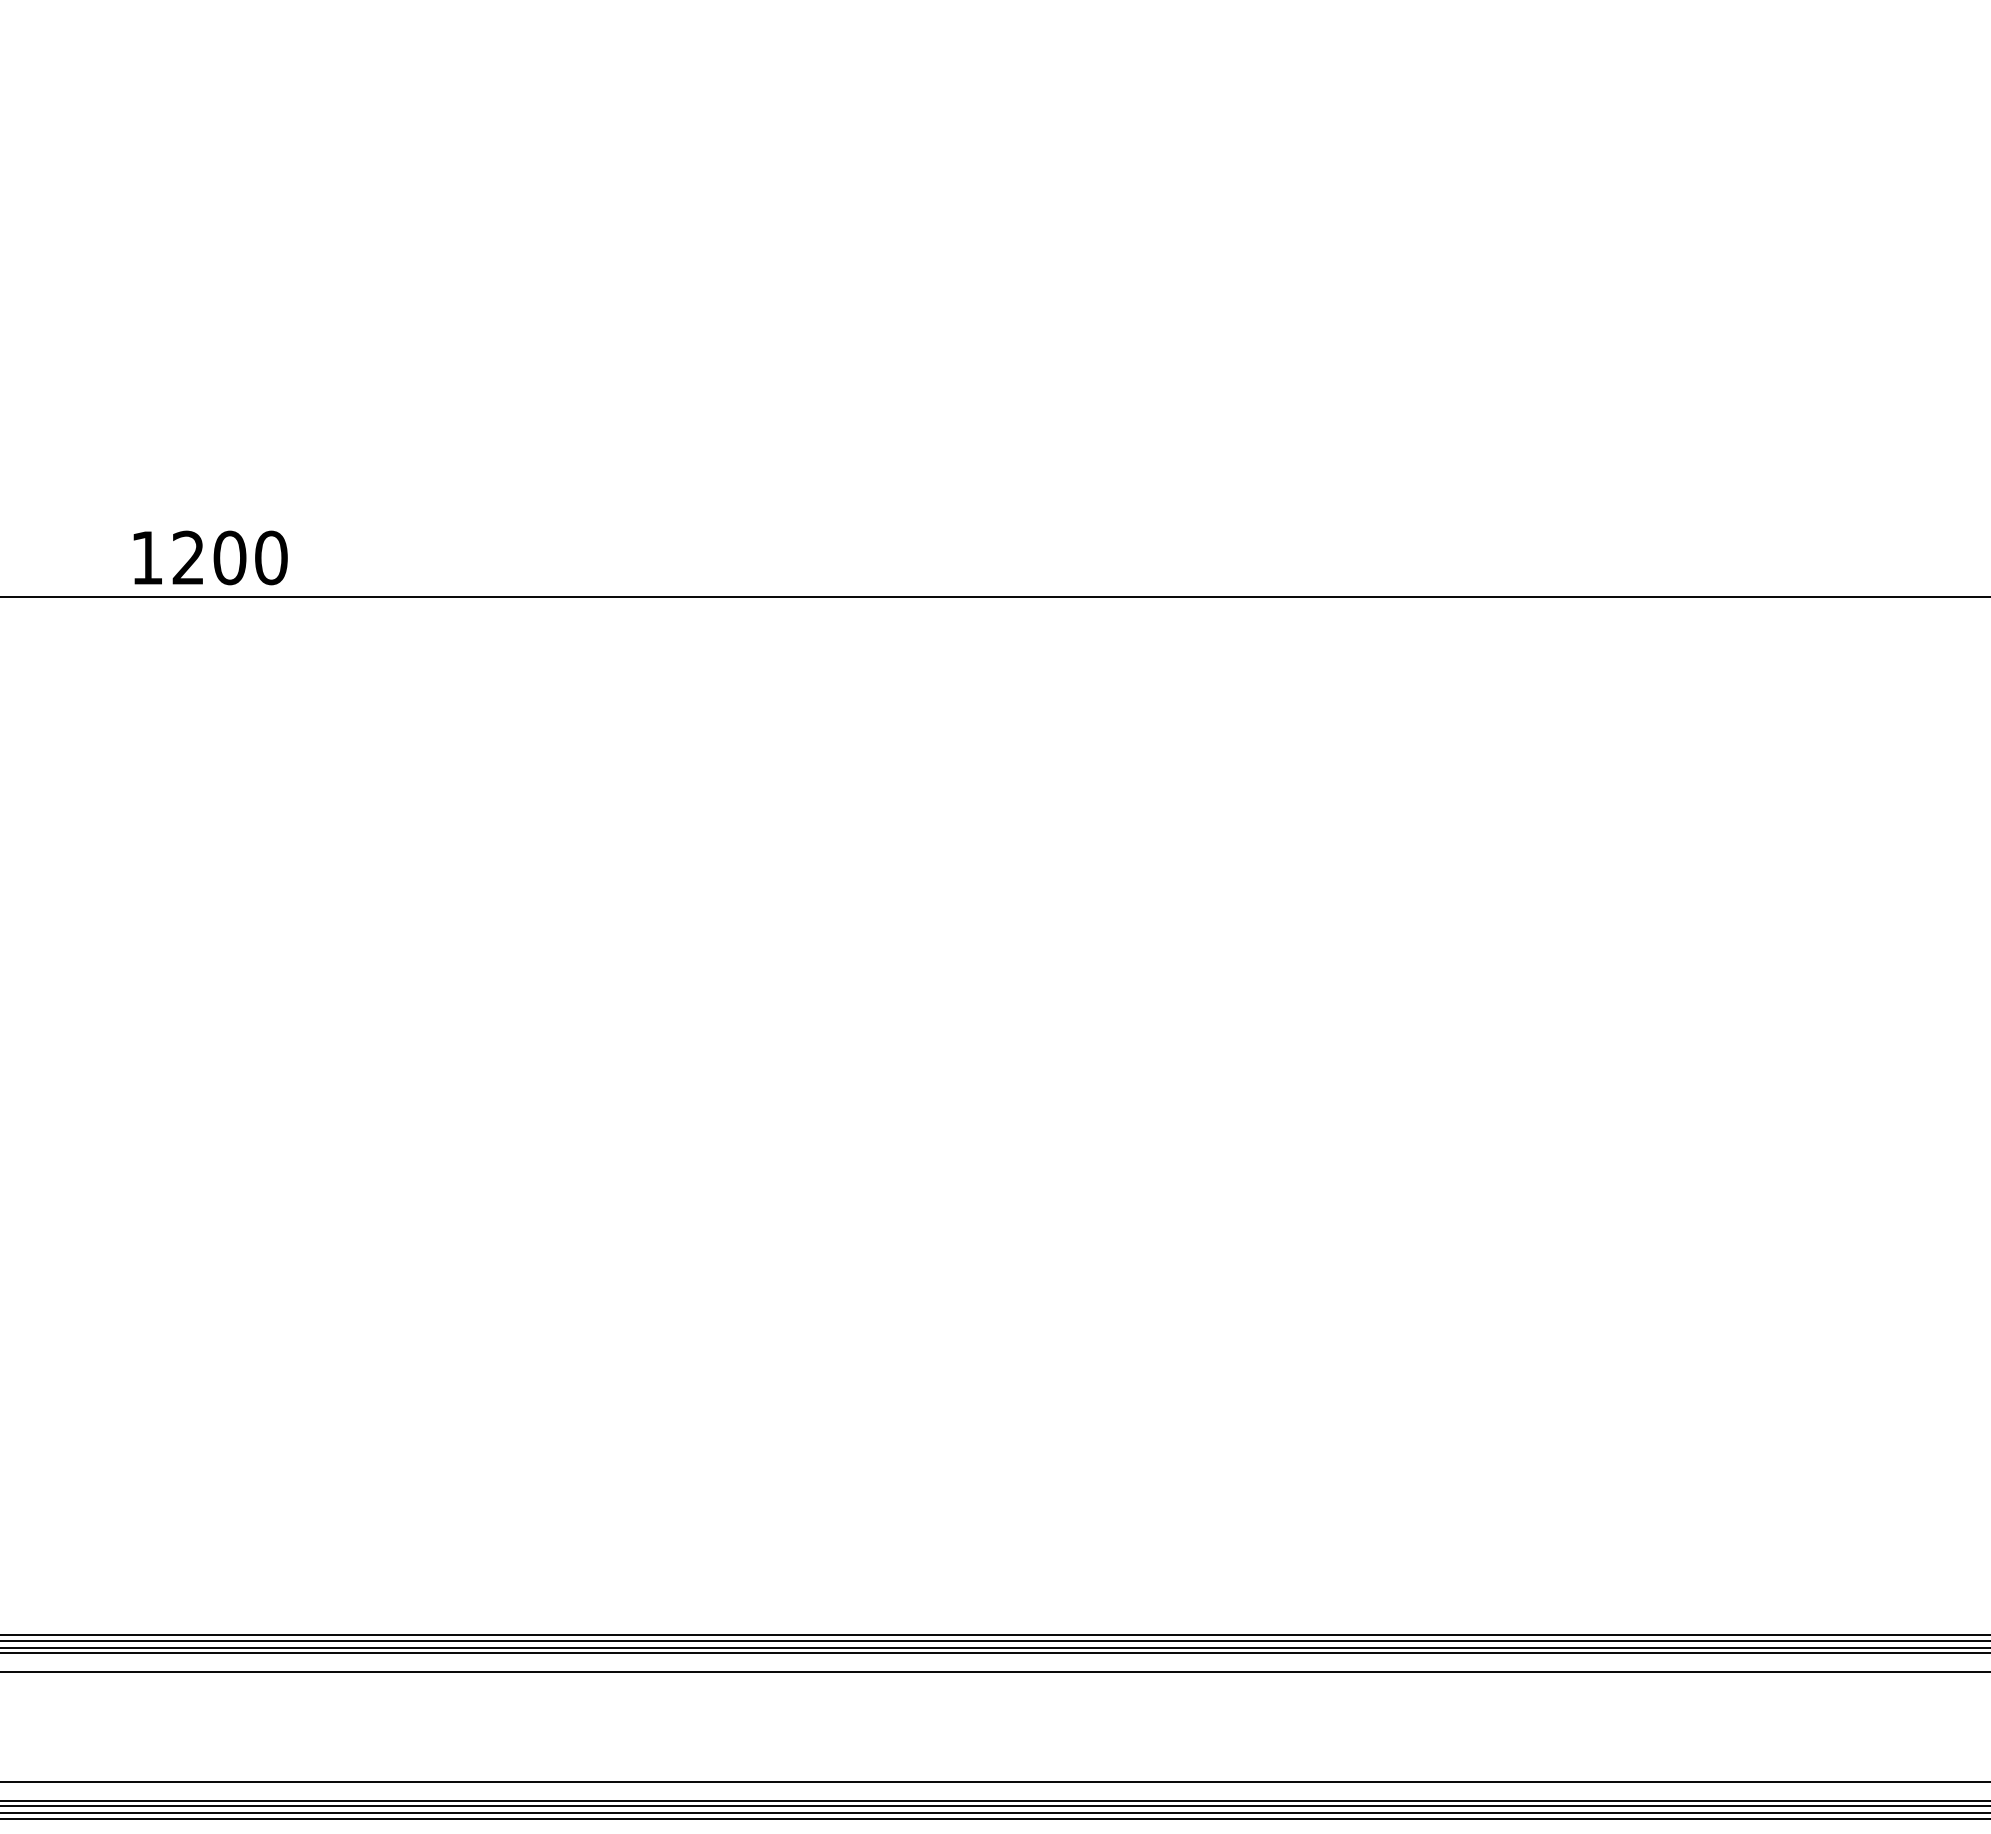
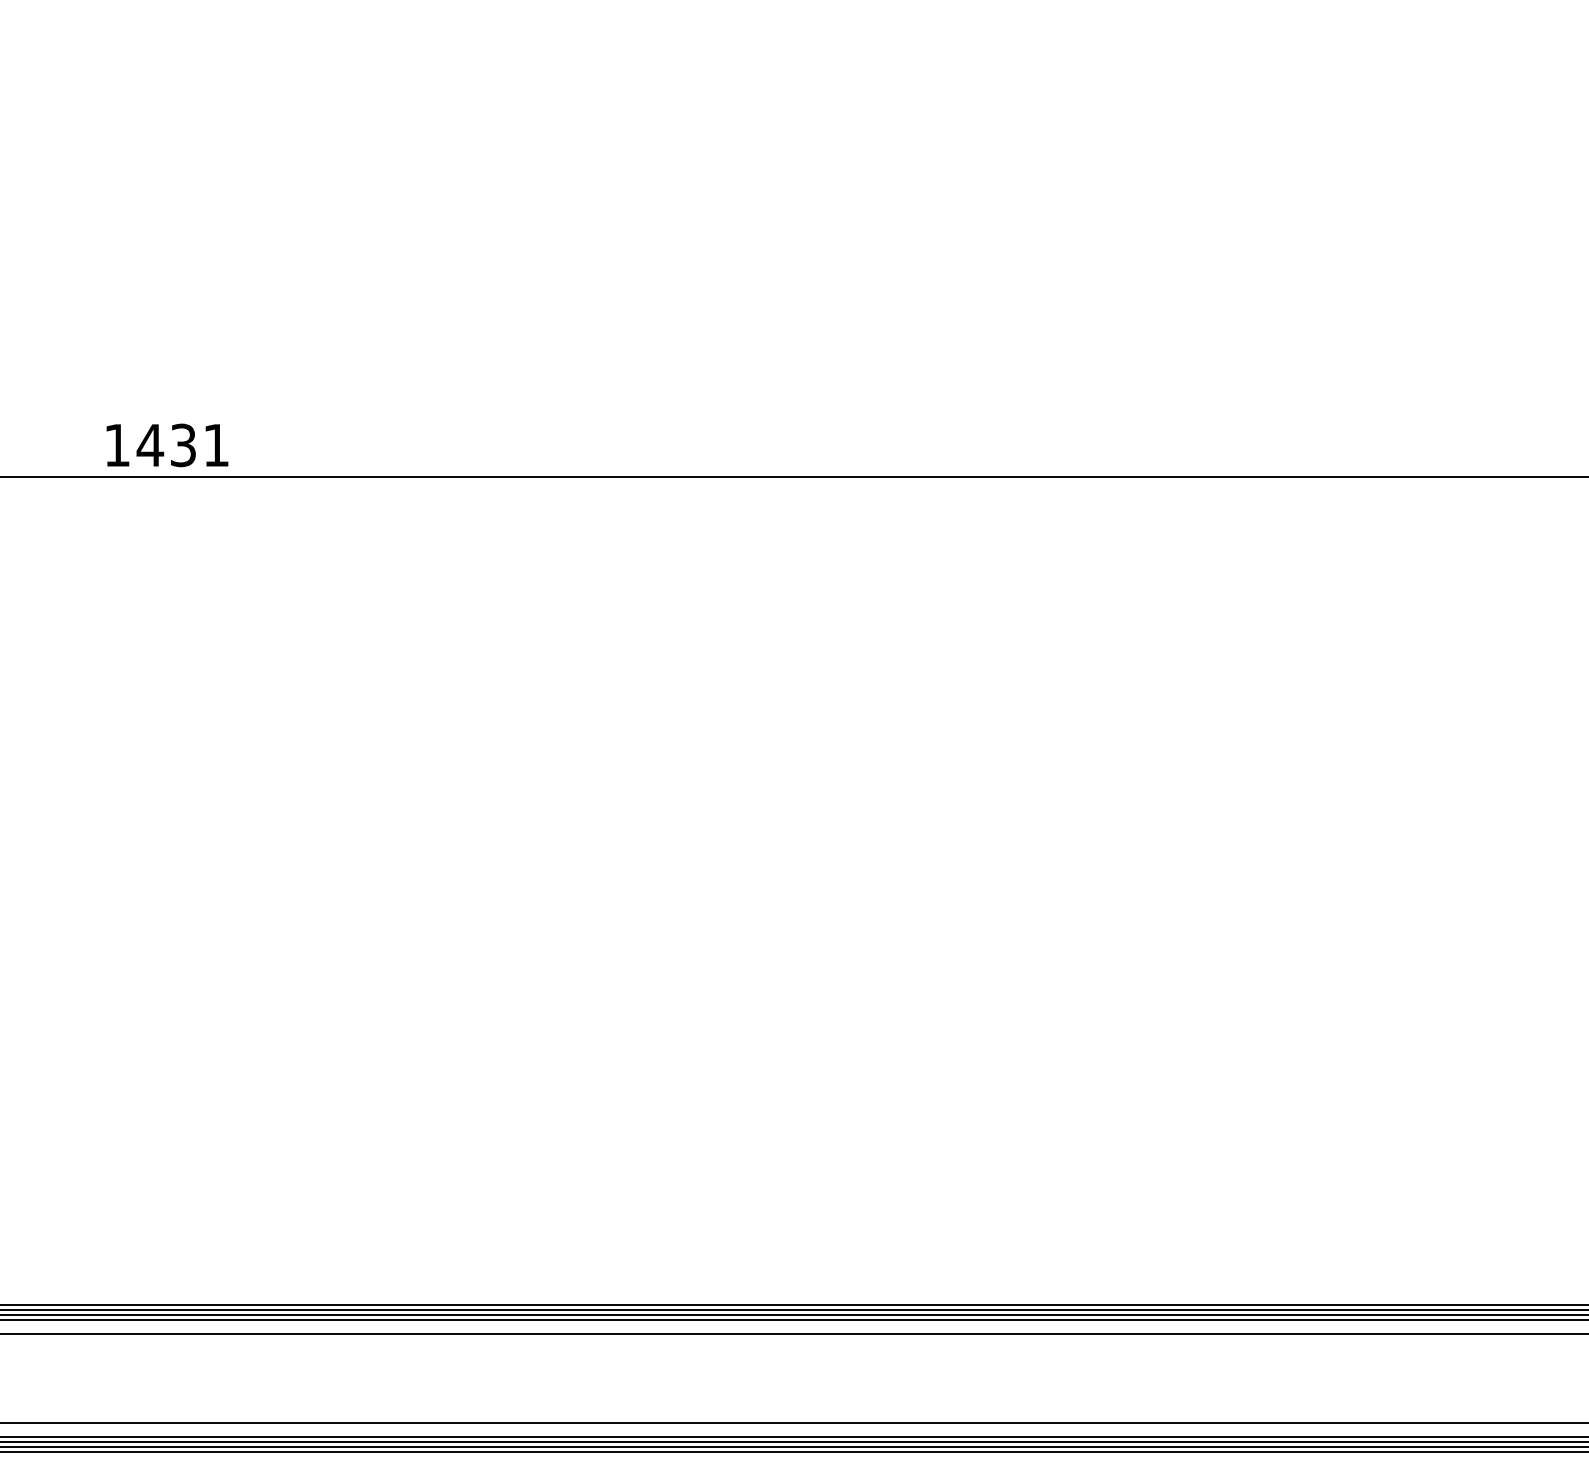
text: (229, 557) -> (183, 445), 1200 -> 1431

